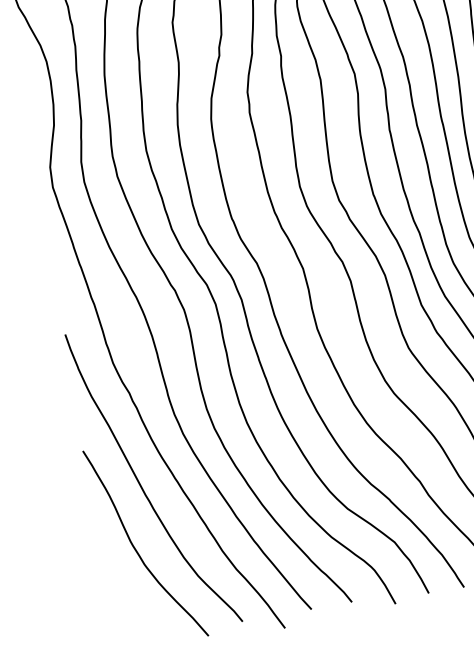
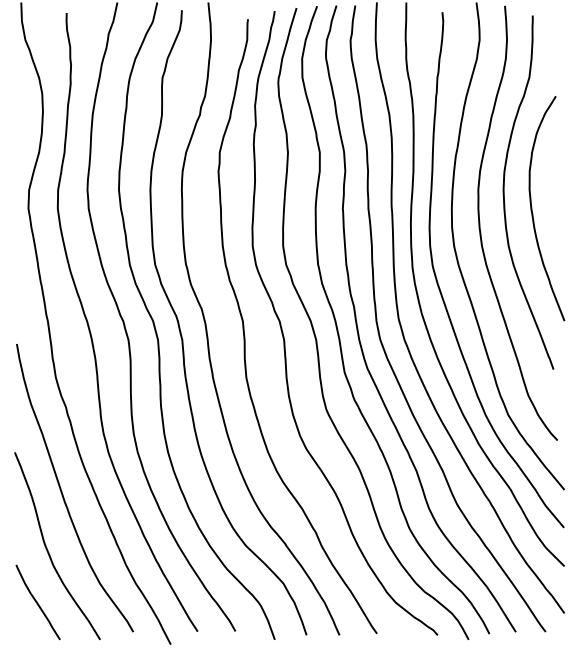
curve: (134, 607) -> (37, 602), added

